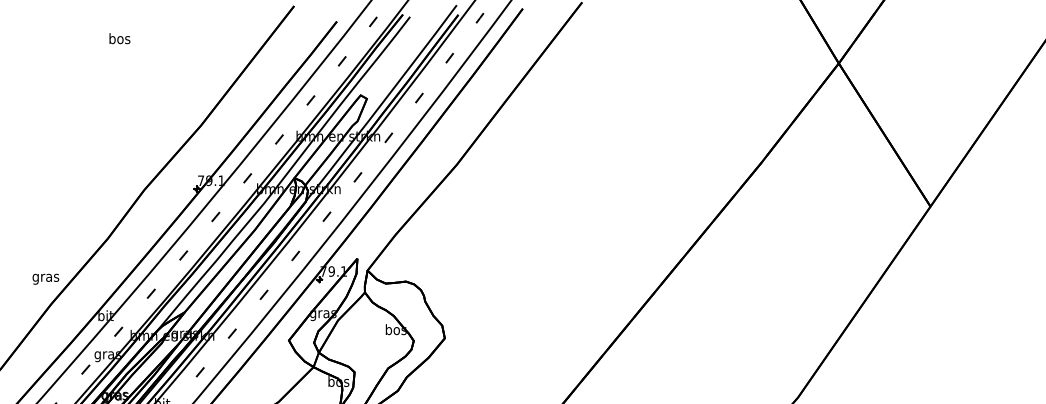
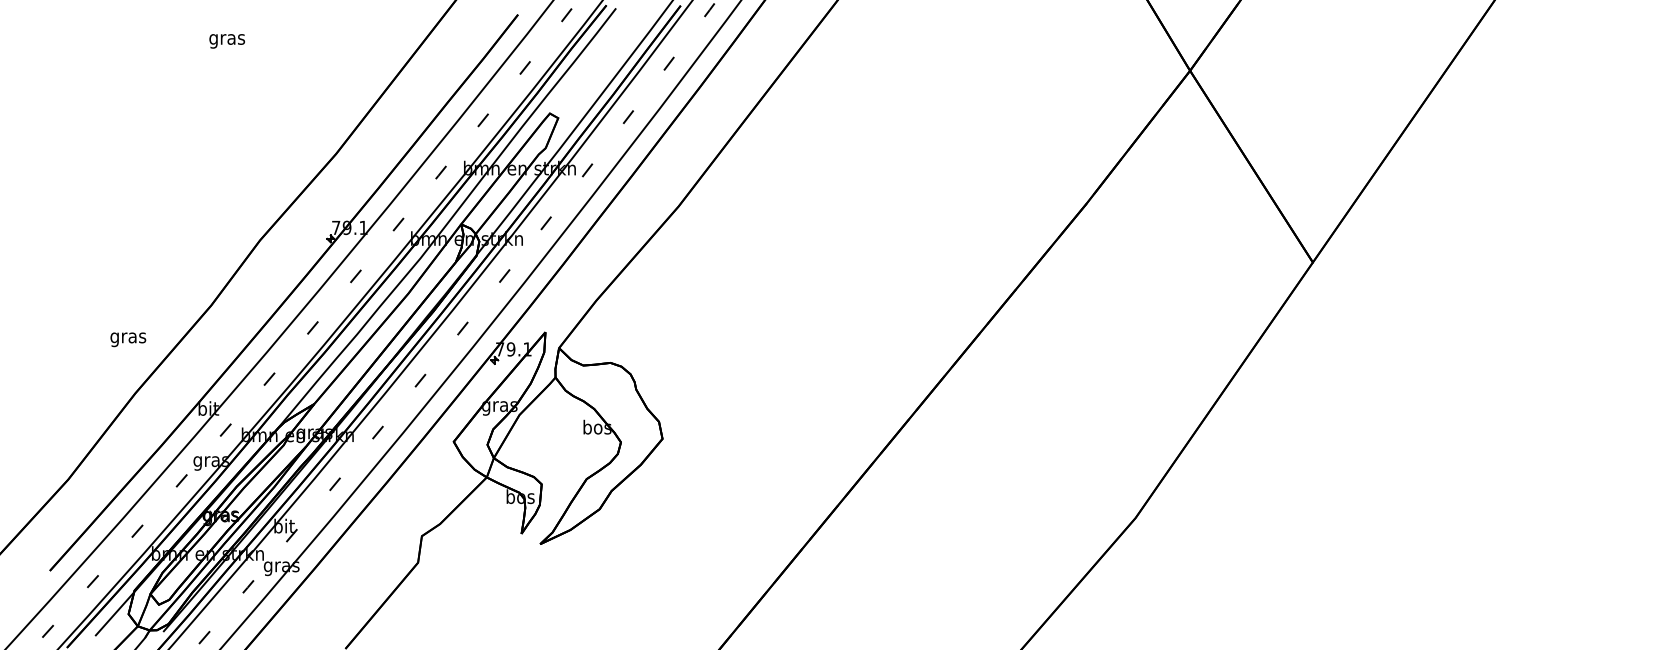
text: (119, 40) -> (226, 39), bos -> gras
text: (46, 279) -> (128, 339), moved

